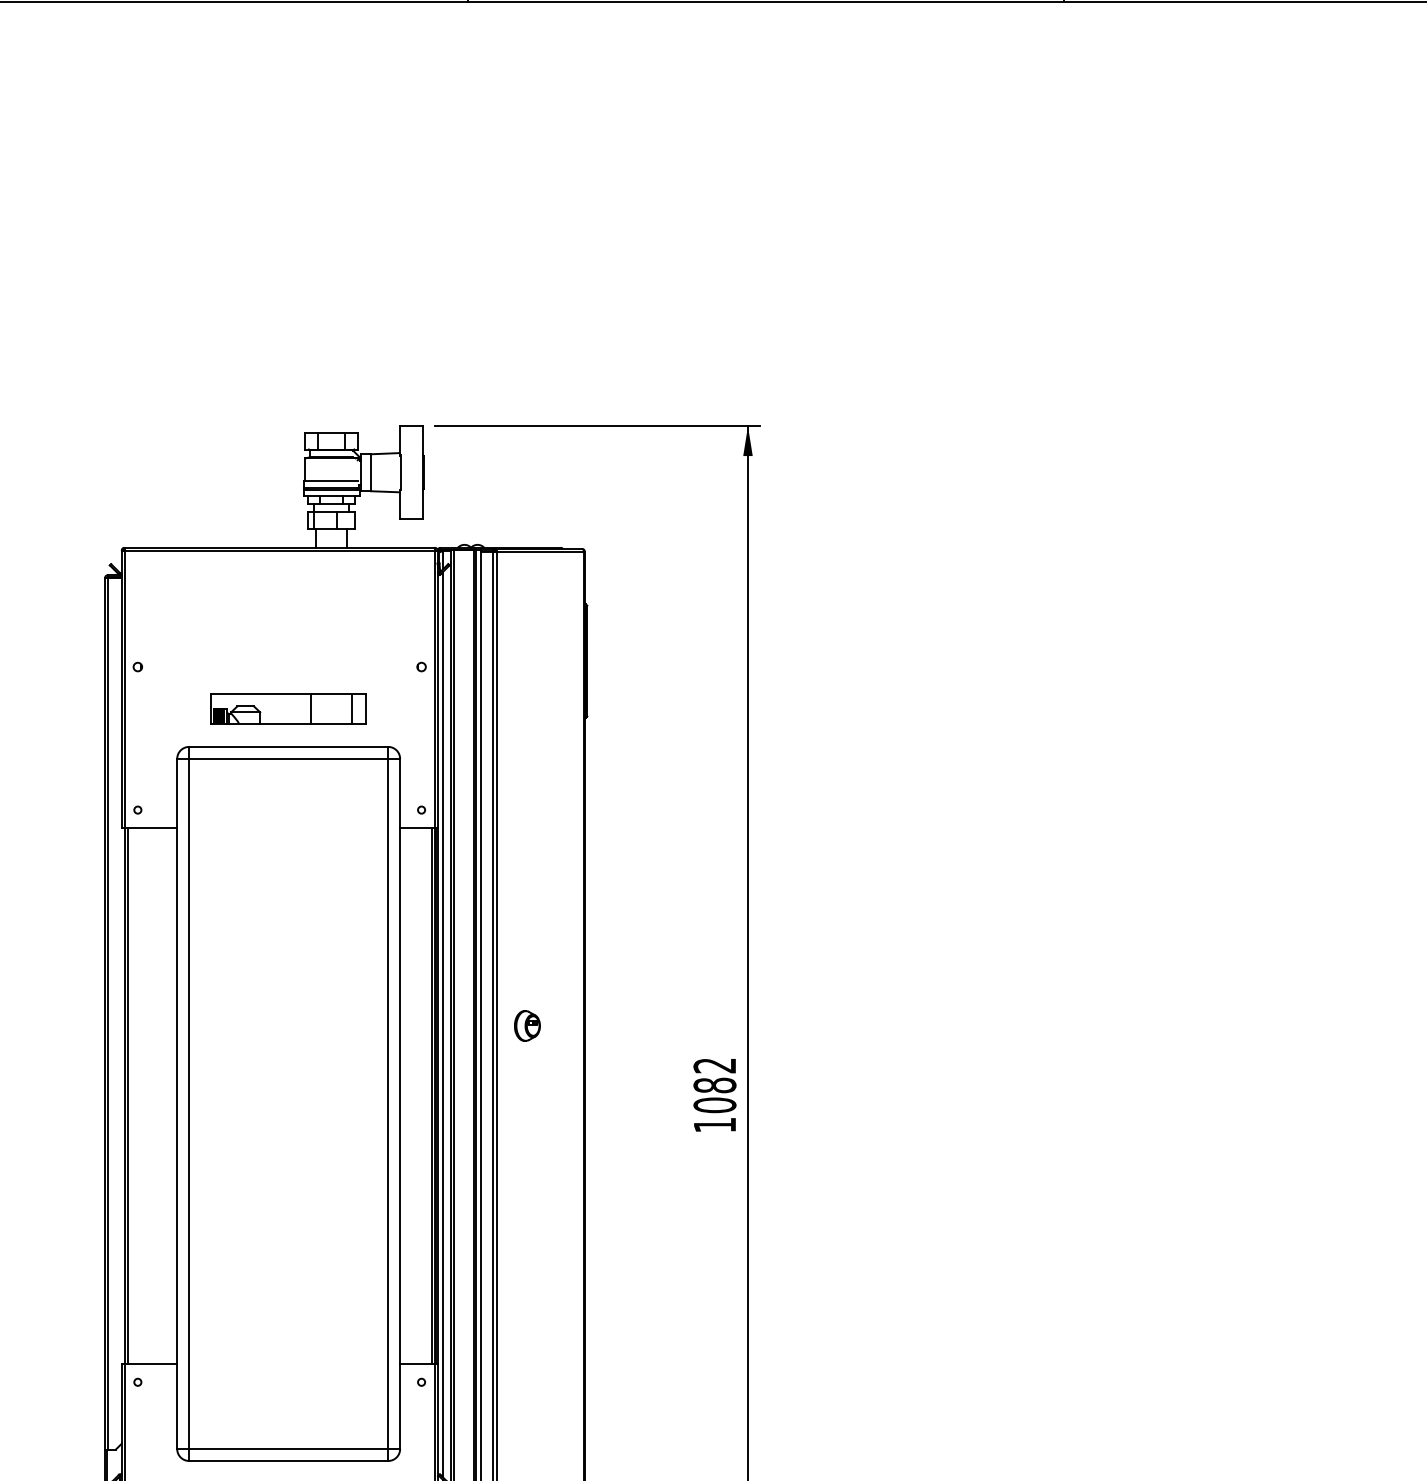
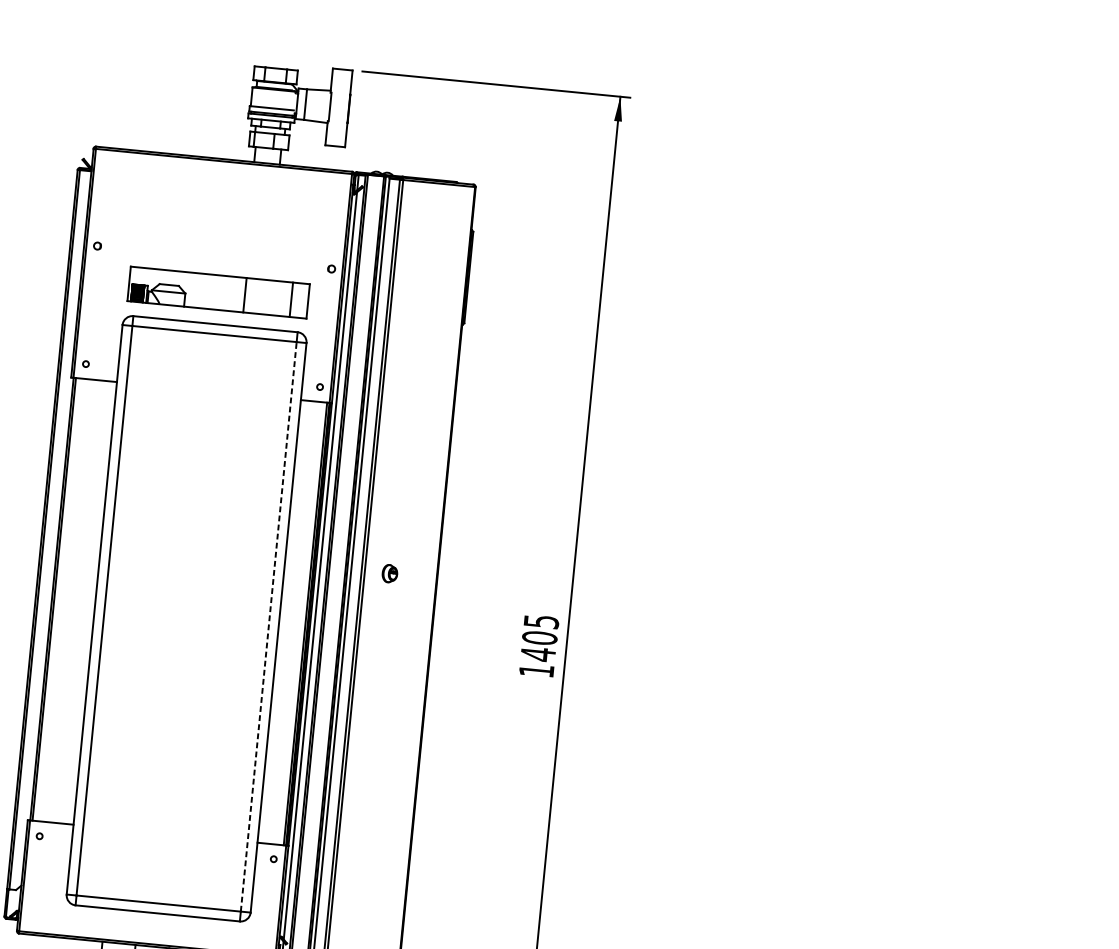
part: (288, 708) -> (218, 292), size x1.4
part: (527, 1025) -> (390, 573), size x0.7
text: (714, 1085) -> (539, 638), 1082 -> 1405
line: (388, 1103) -> (269, 626), solid -> dashed

